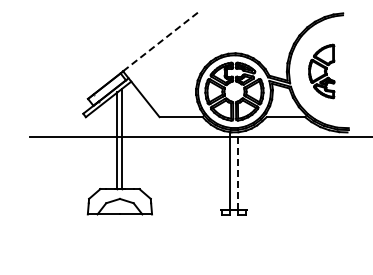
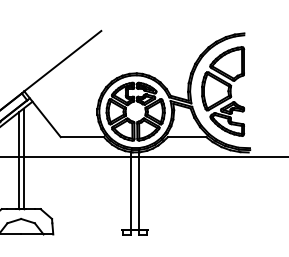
line: (161, 41) -> (62, 61), dashed -> solid
part: (321, 71) -> (222, 91), size x1.67
line: (237, 170) -> (138, 190), dashed -> solid

